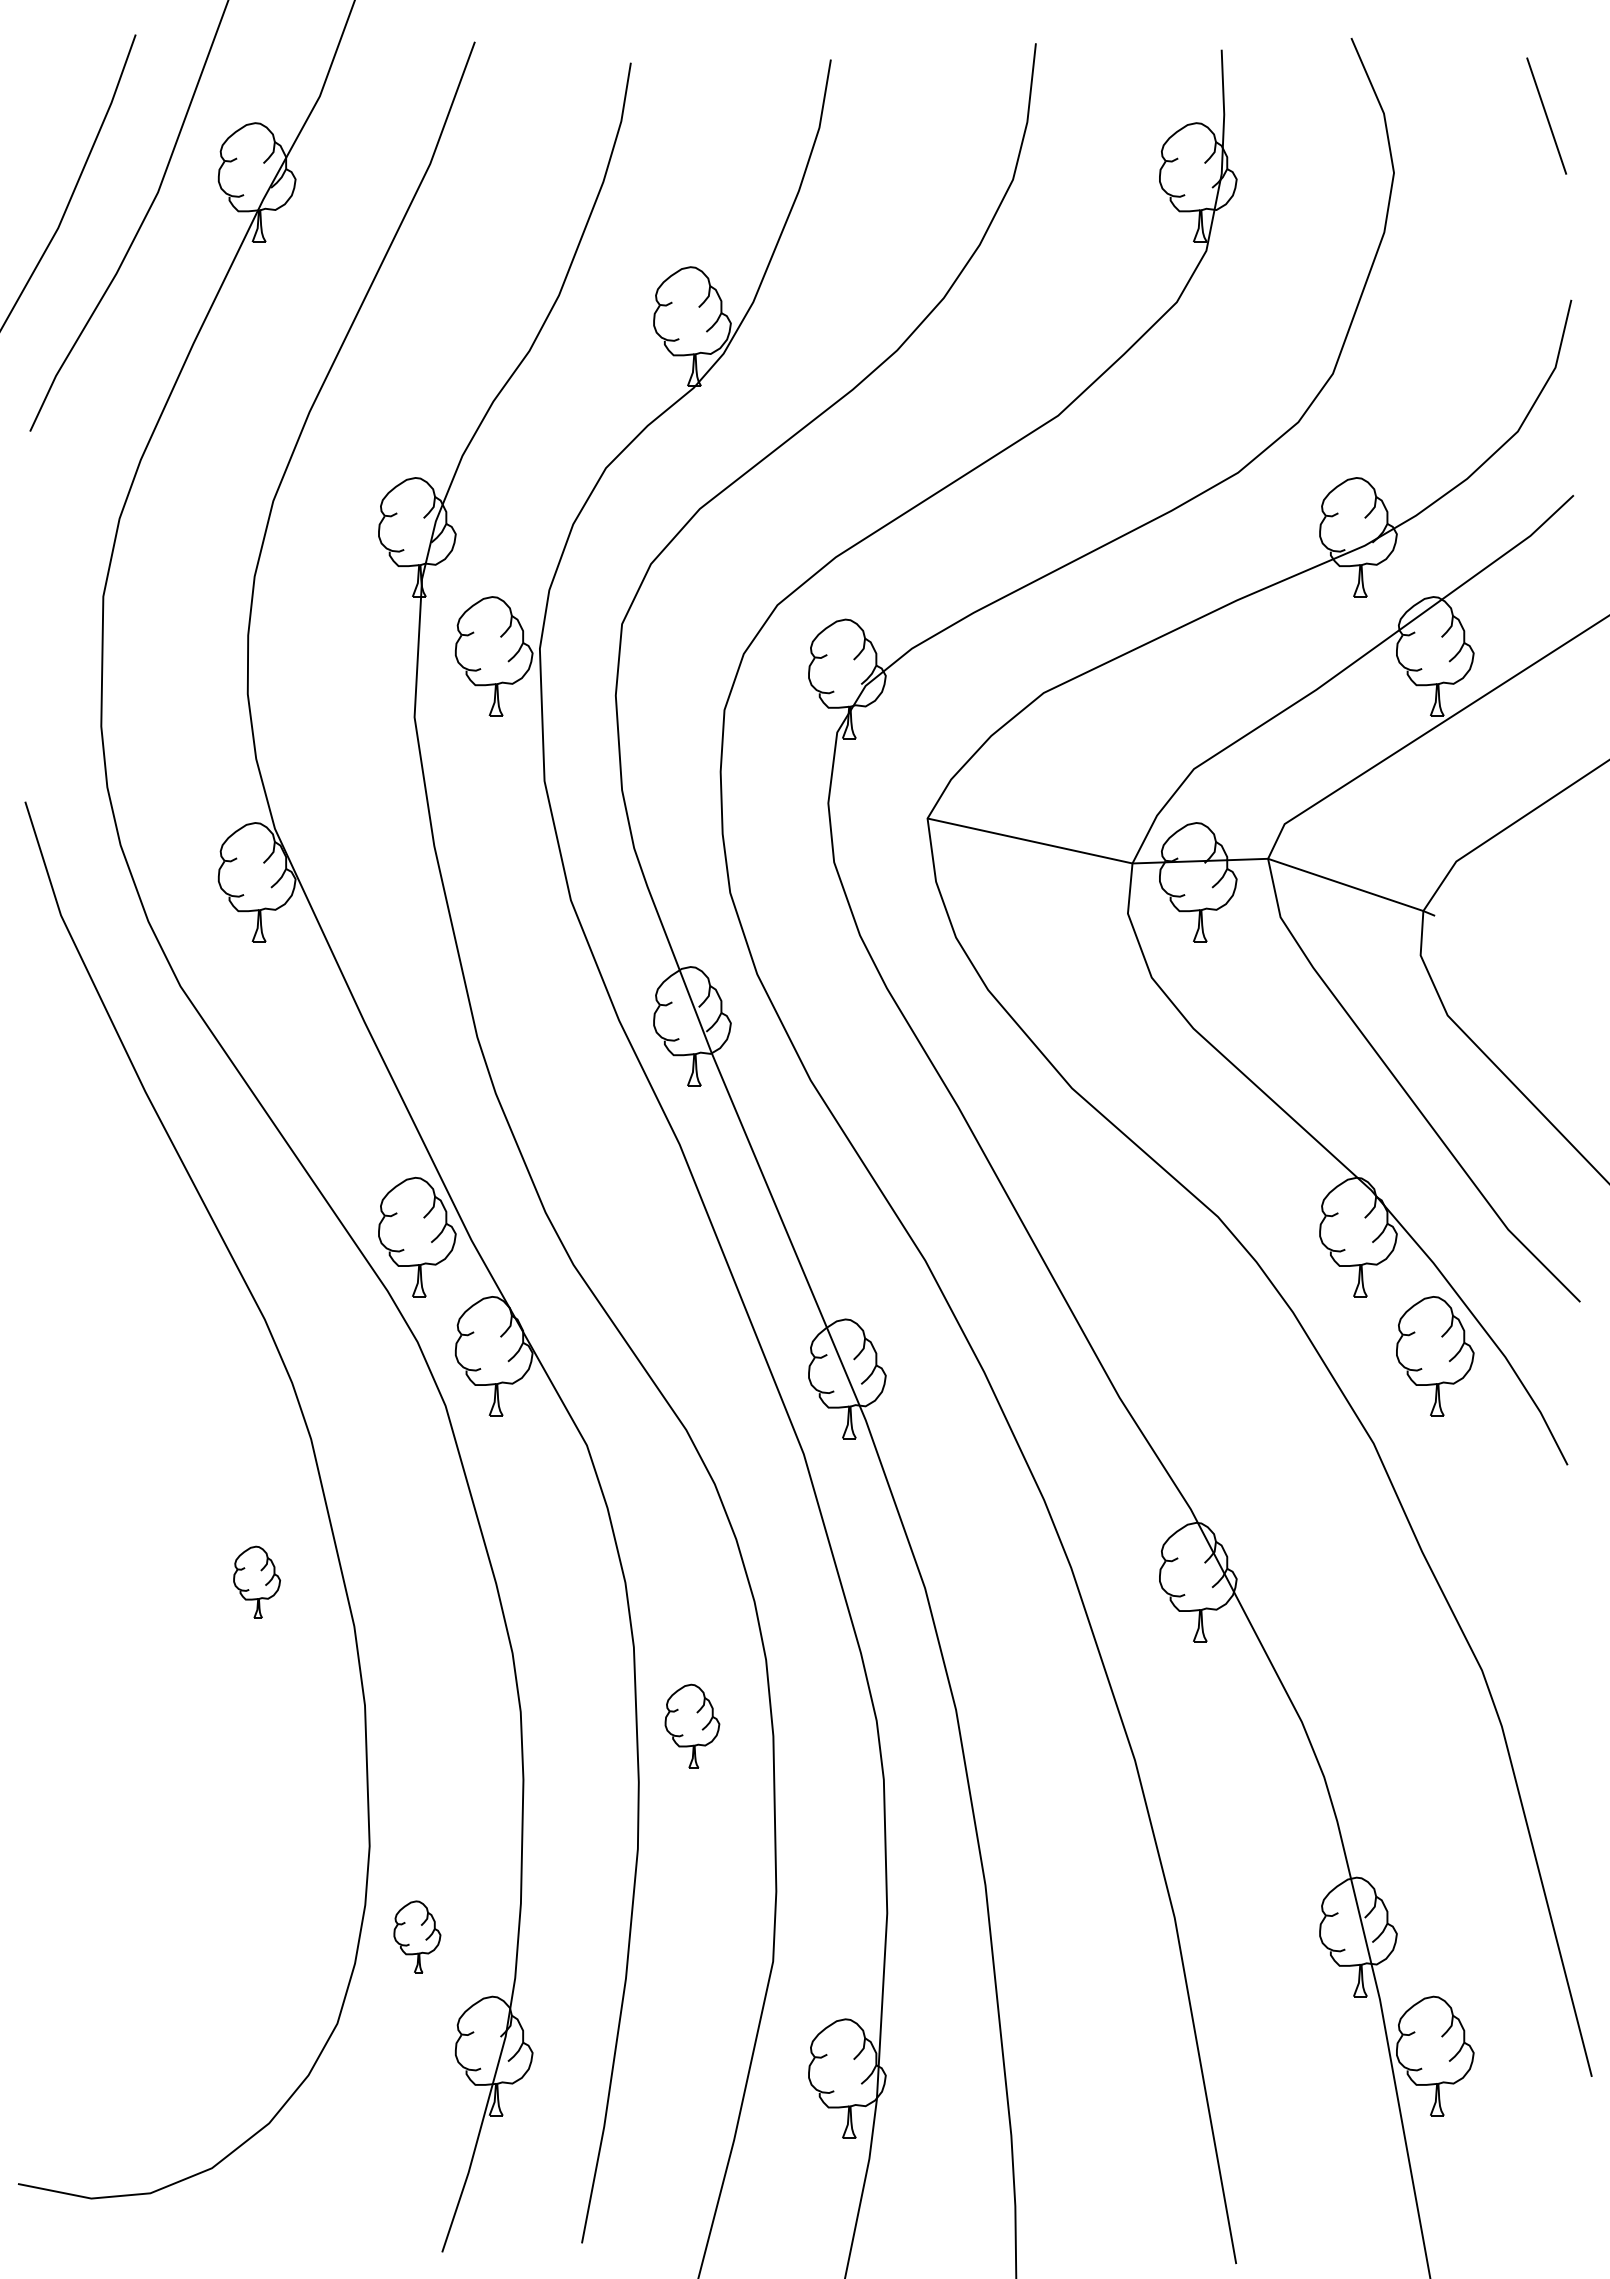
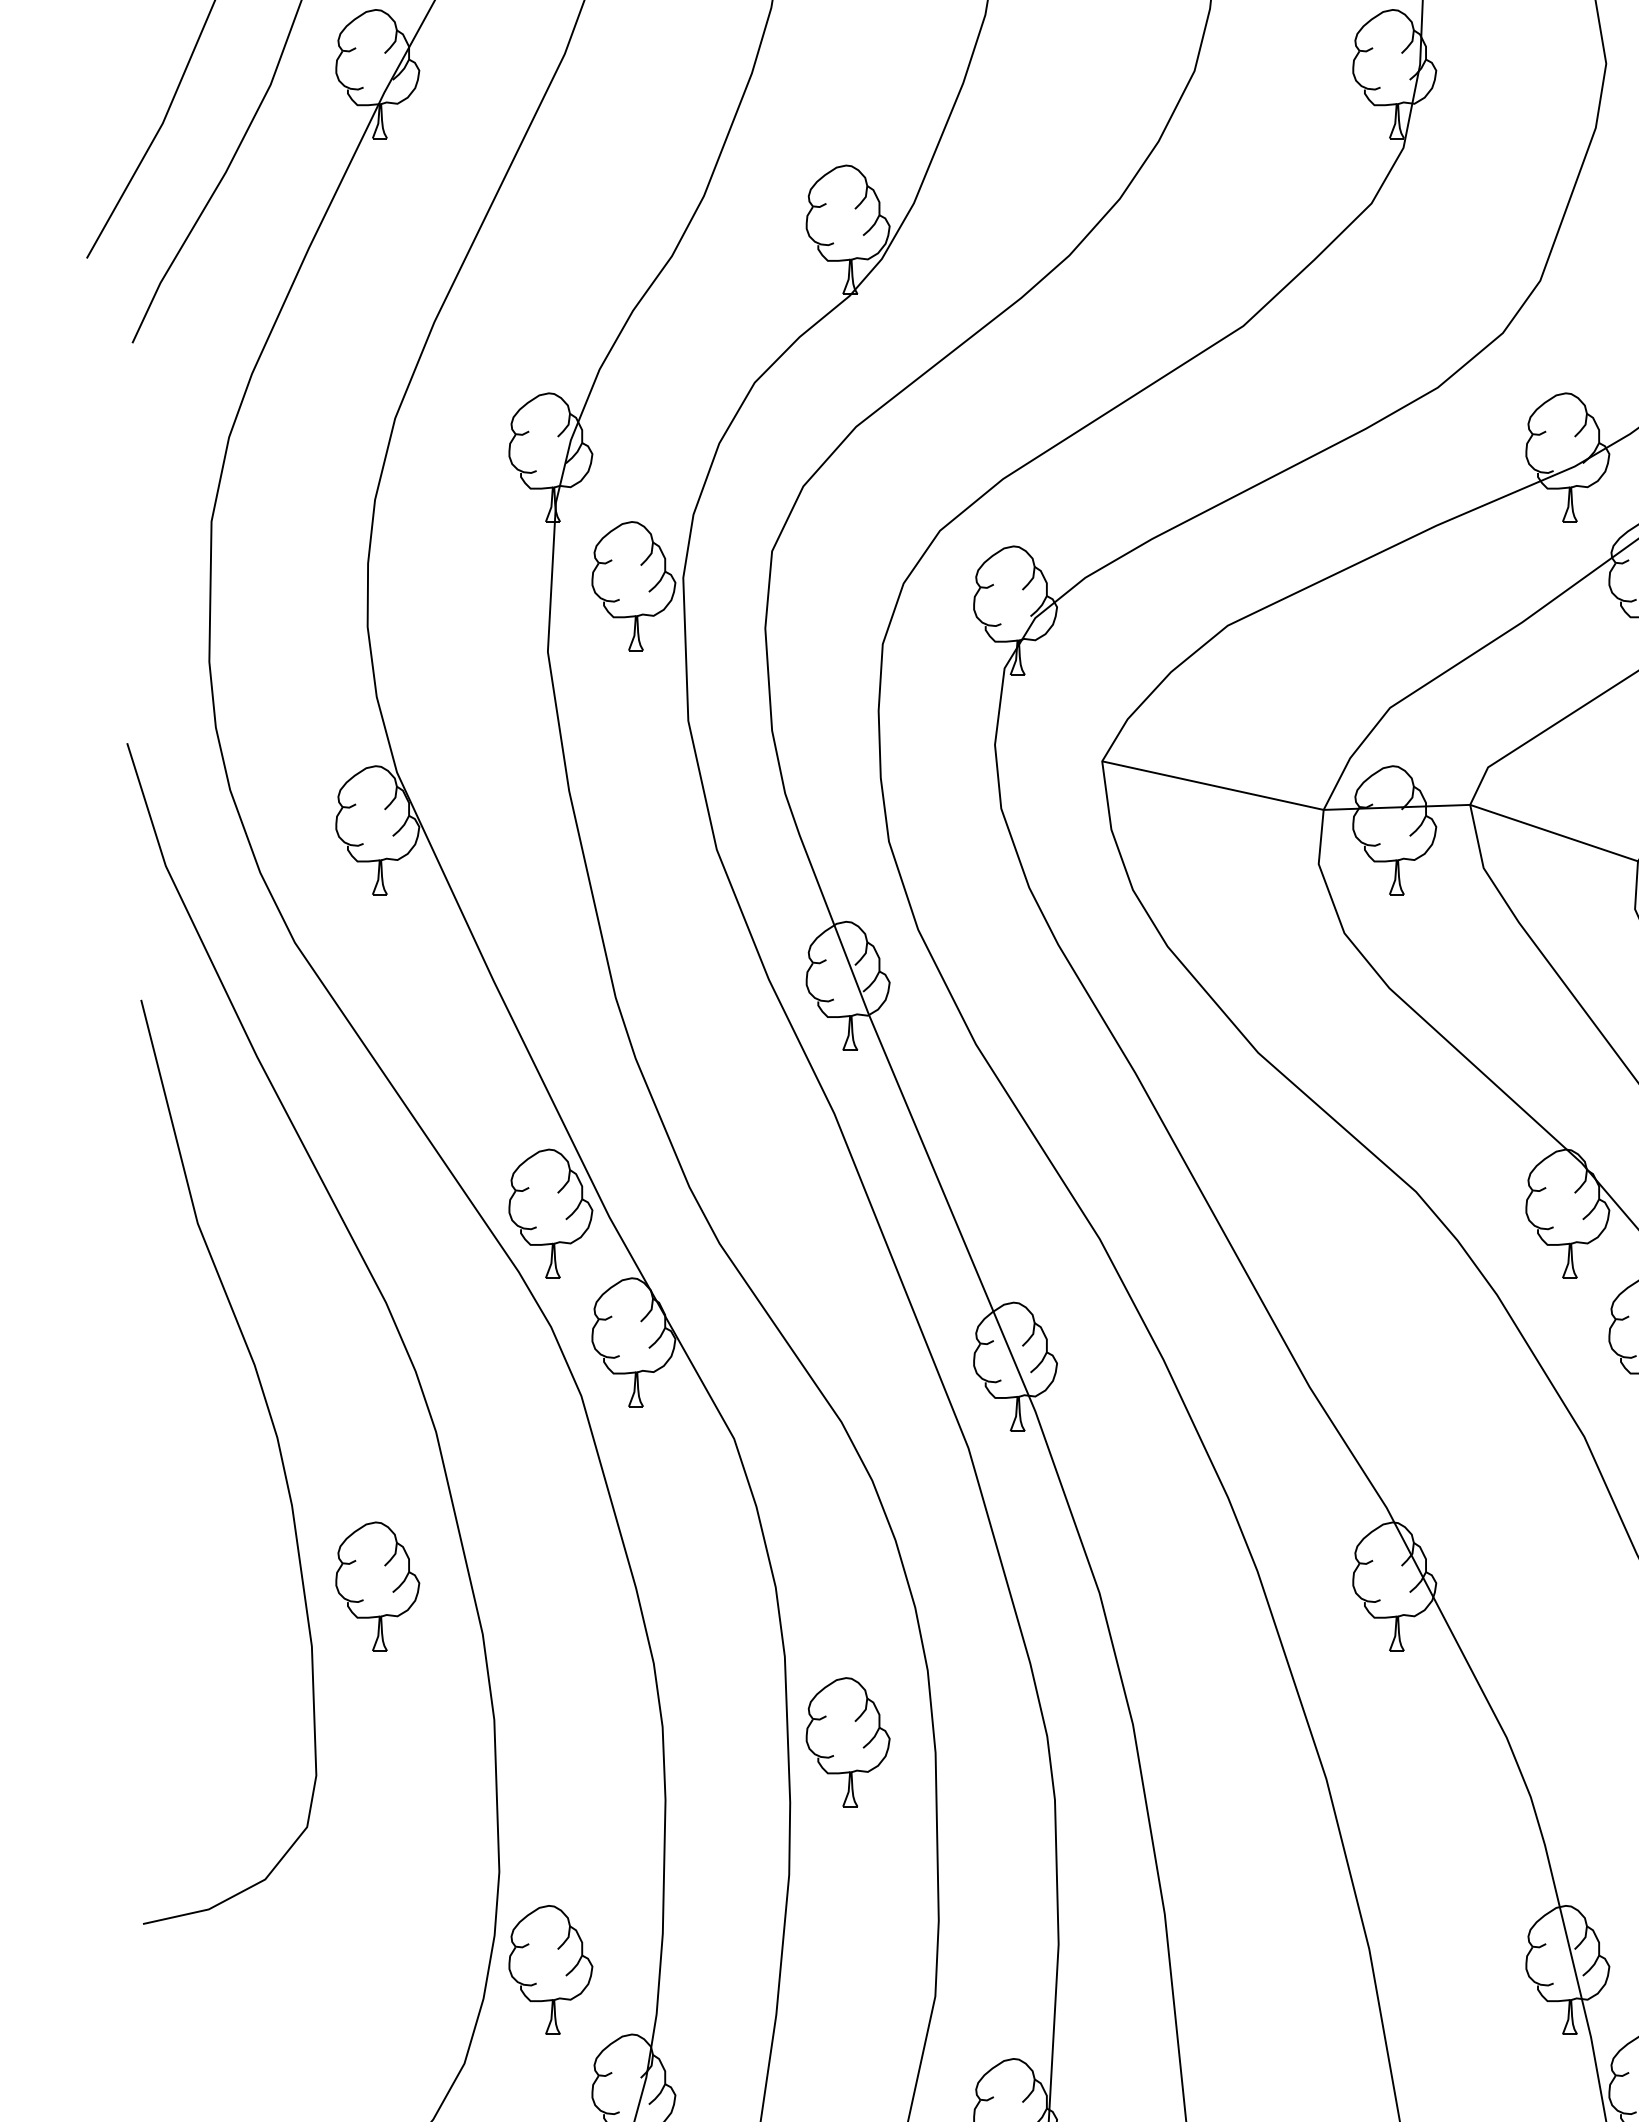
curve: (165, 1456) -> (278, 1450), added
part: (256, 1582) -> (377, 1586), size x1.67
part: (692, 1726) -> (848, 1742), size x1.43
part: (417, 1936) -> (551, 1969), size x1.67

